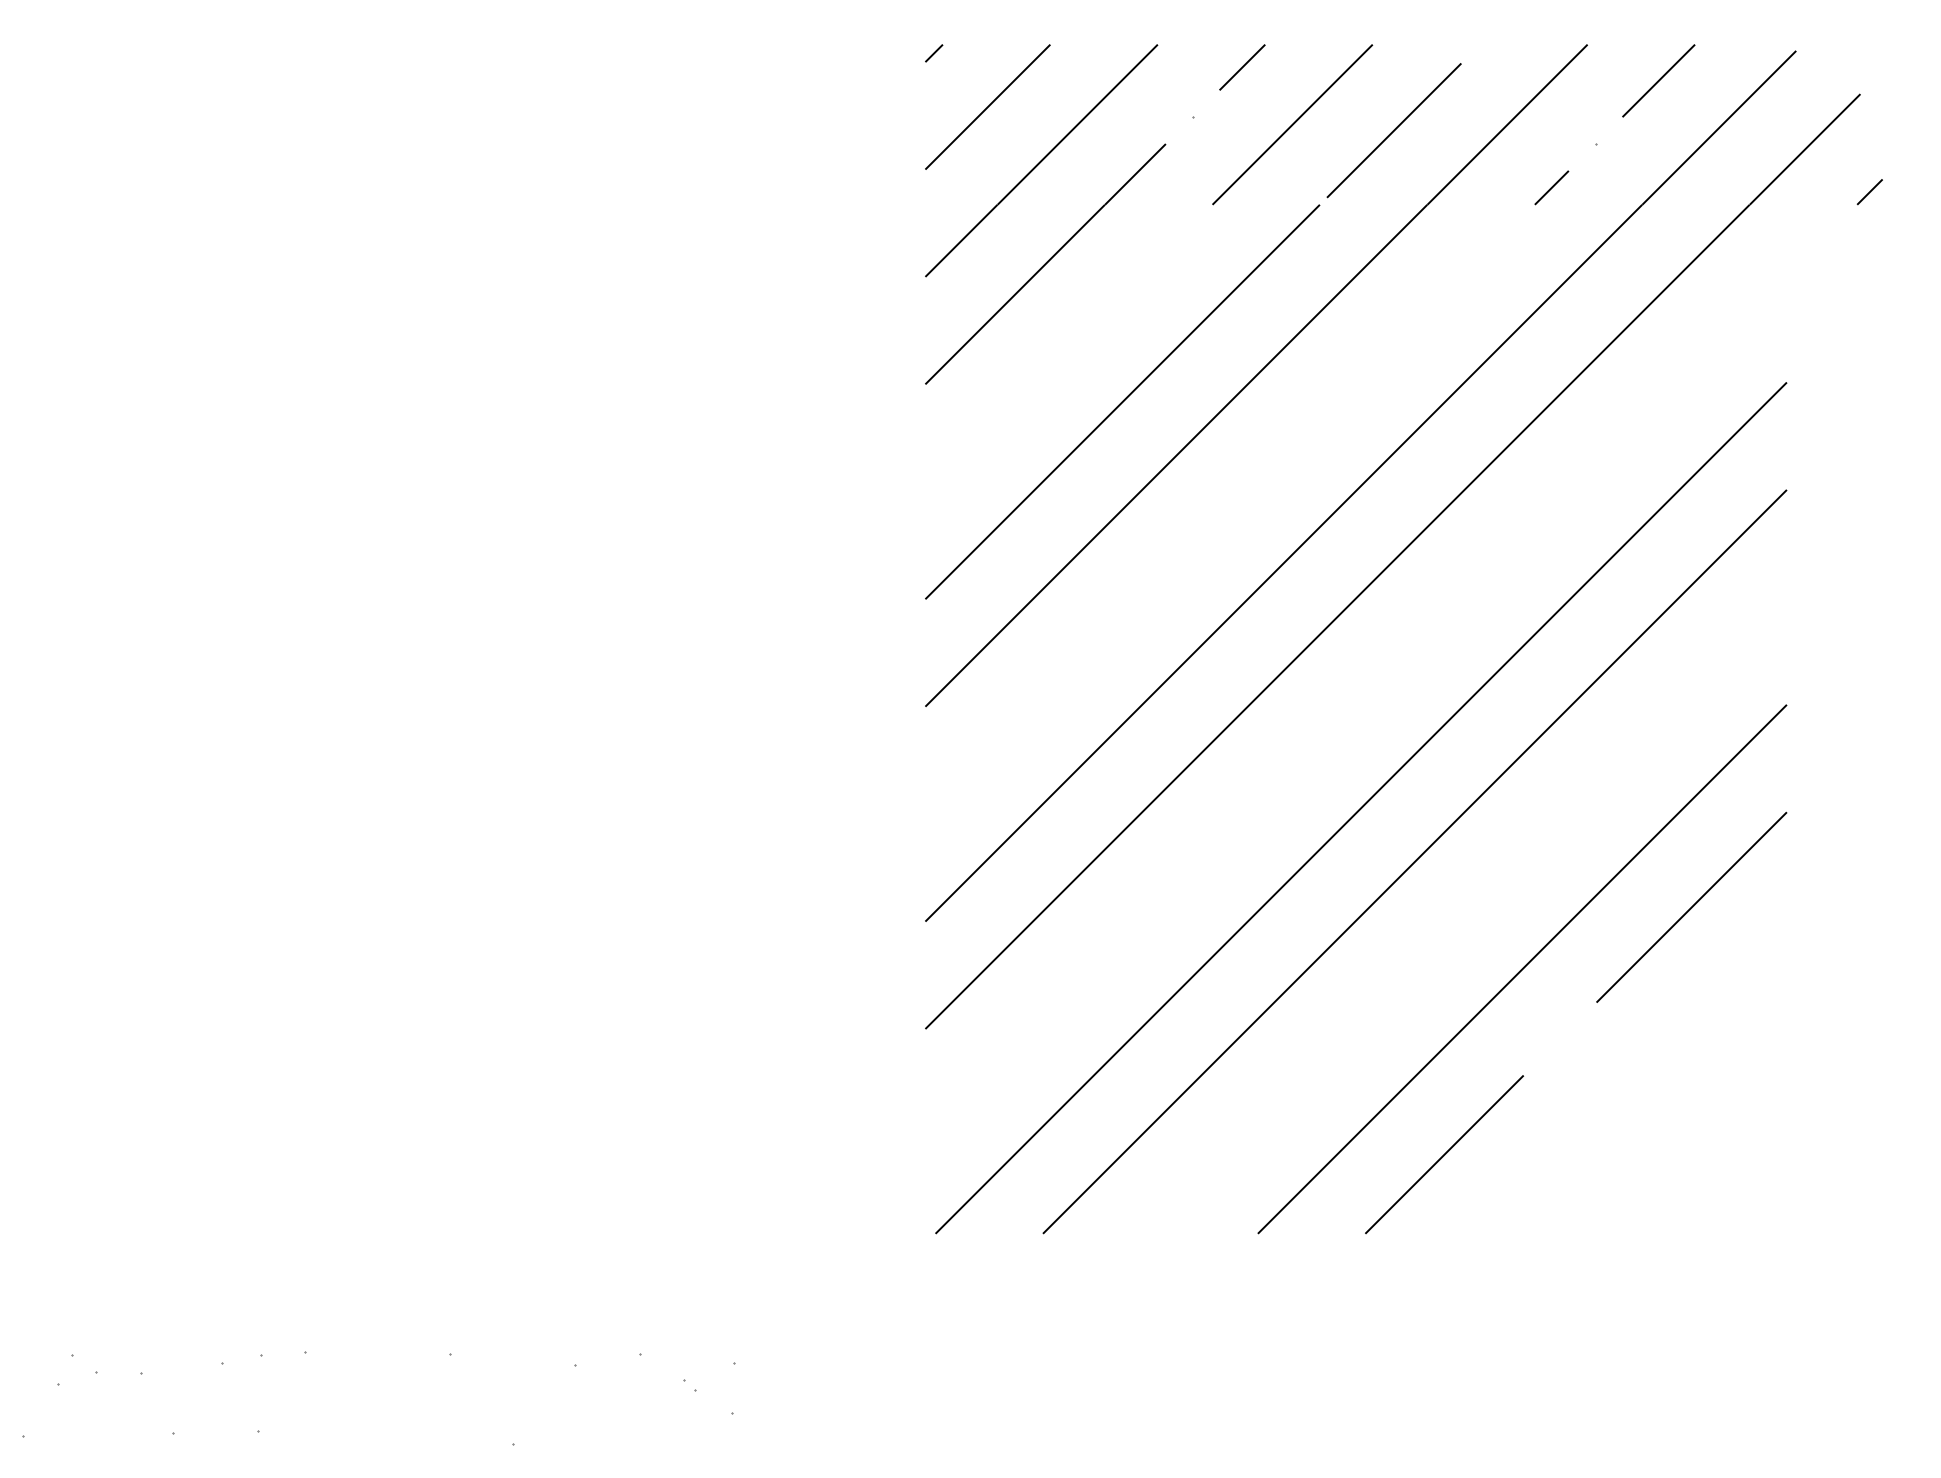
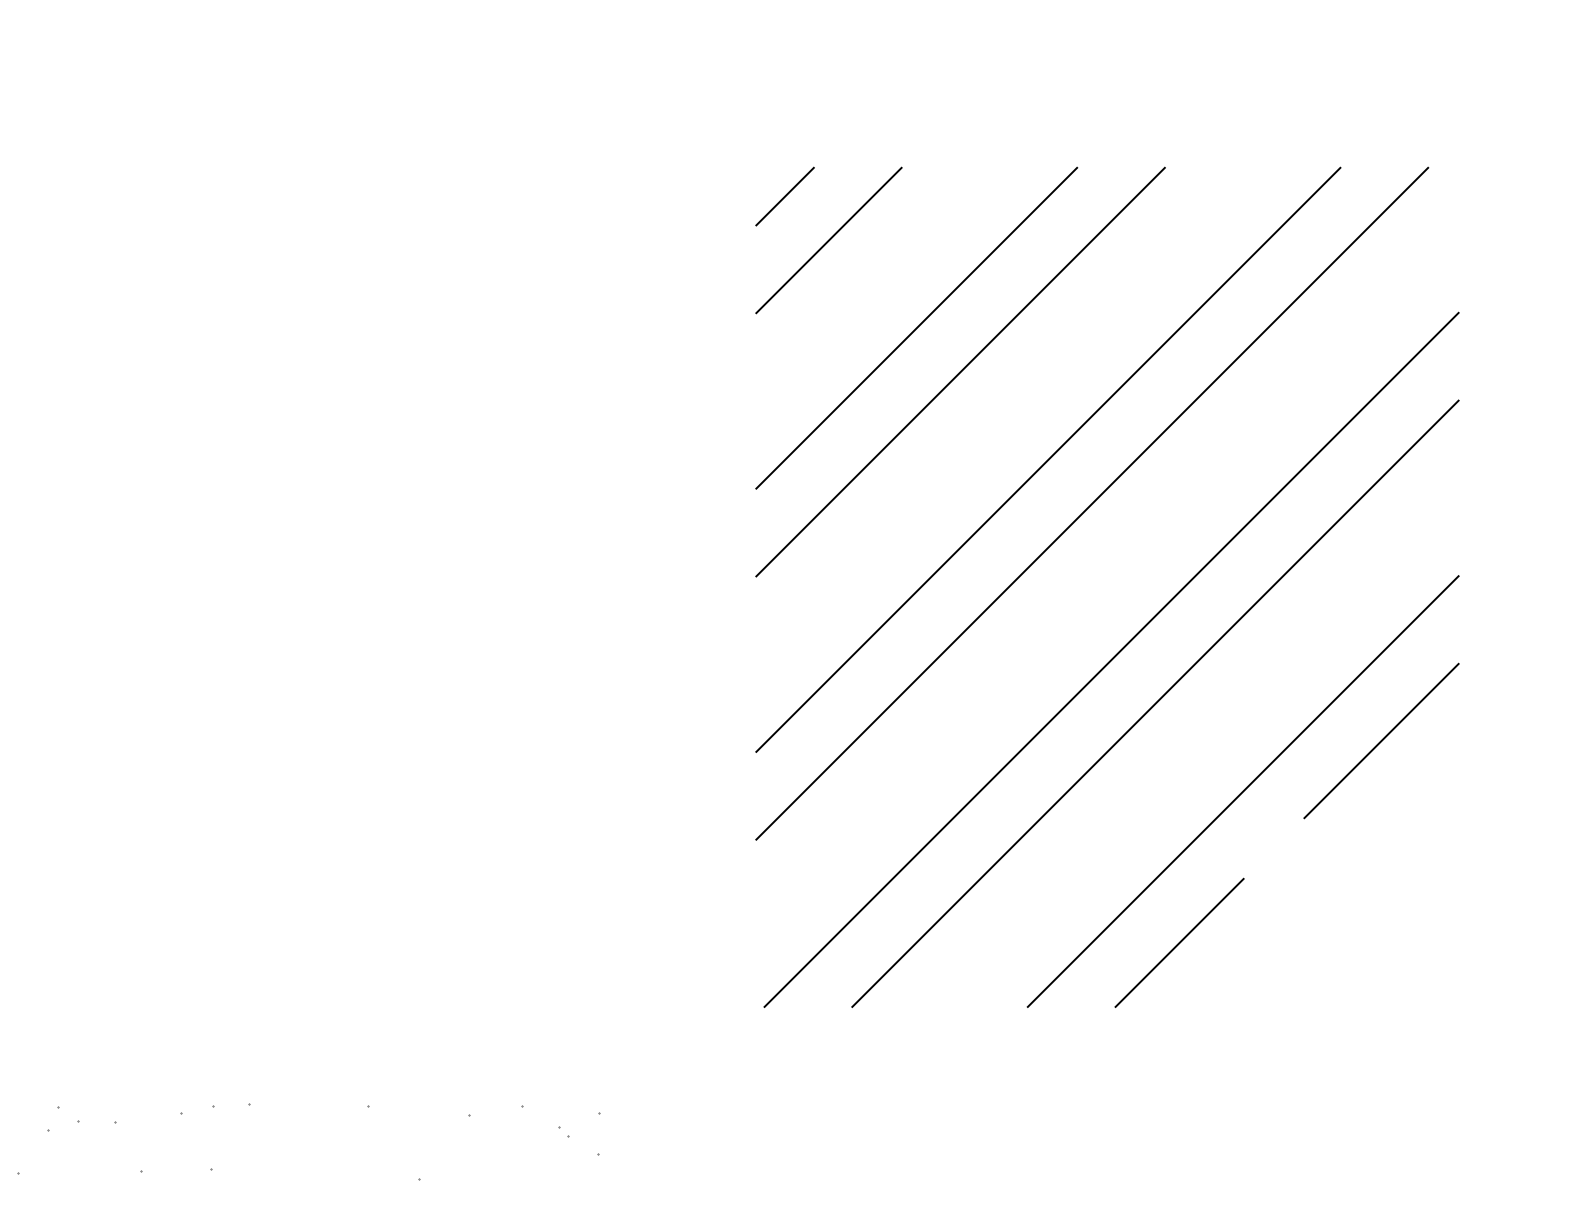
hatch: (1403, 124) -> (1146, 101), removed

